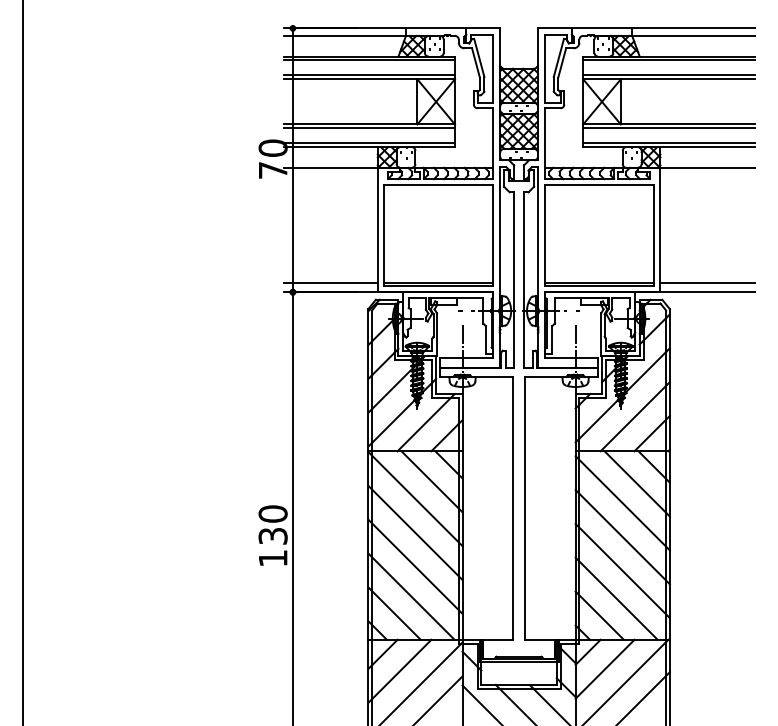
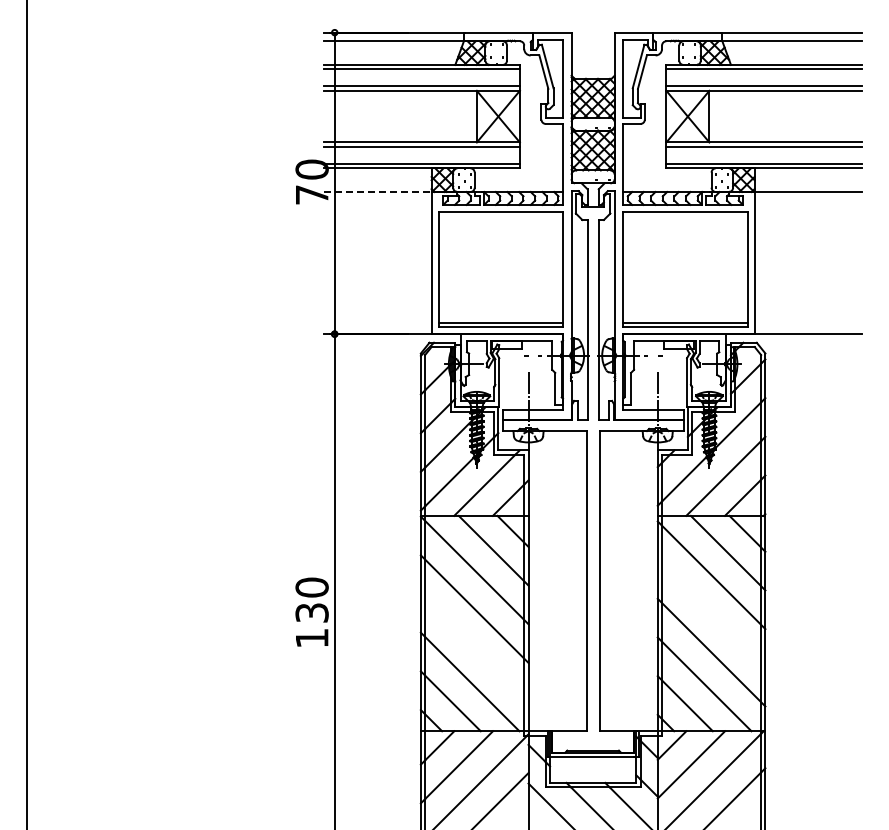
line: (331, 168) -> (378, 192), solid -> dashed
line: (330, 282) -> (377, 323), removed
line: (707, 282) -> (808, 323), removed
line: (622, 536) -> (711, 613), removed
line: (415, 566) -> (474, 647), removed

